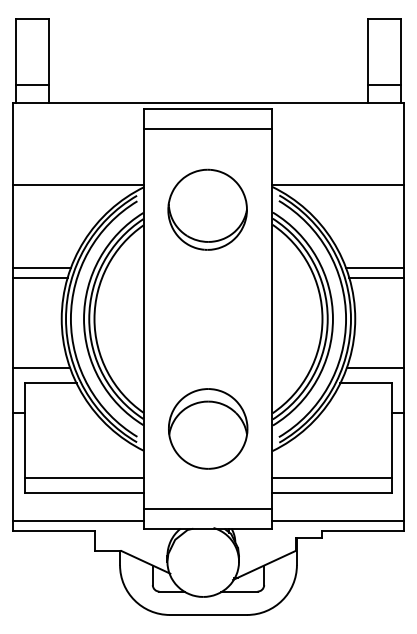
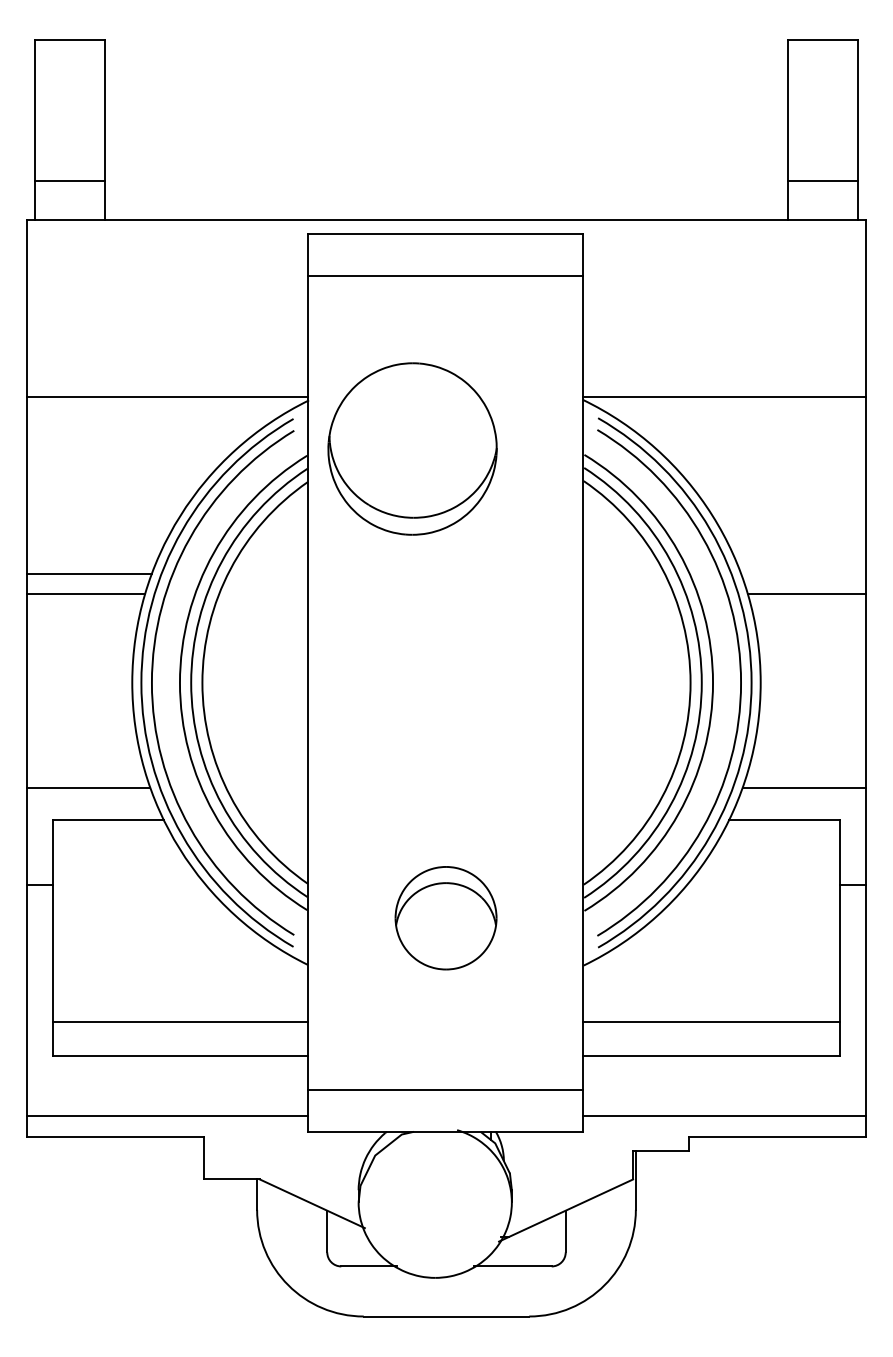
part: (207, 209) -> (412, 448), moved
line: (375, 268) -> (804, 574), removed
part: (208, 428) -> (446, 917), size x0.6

